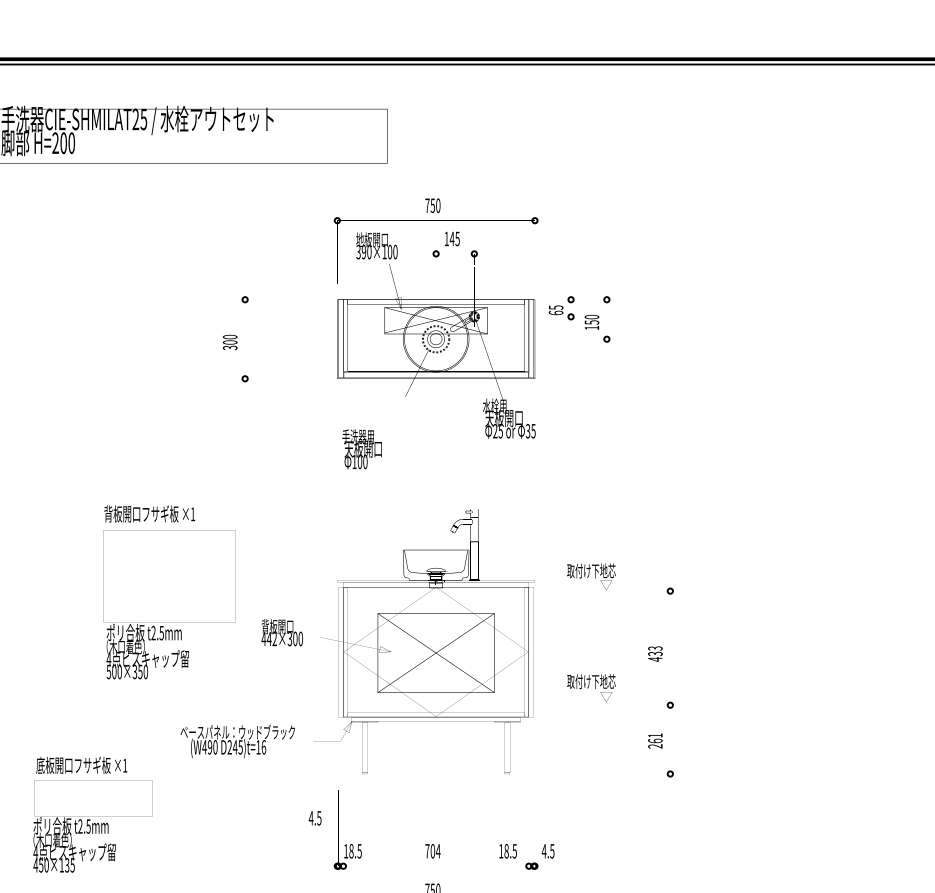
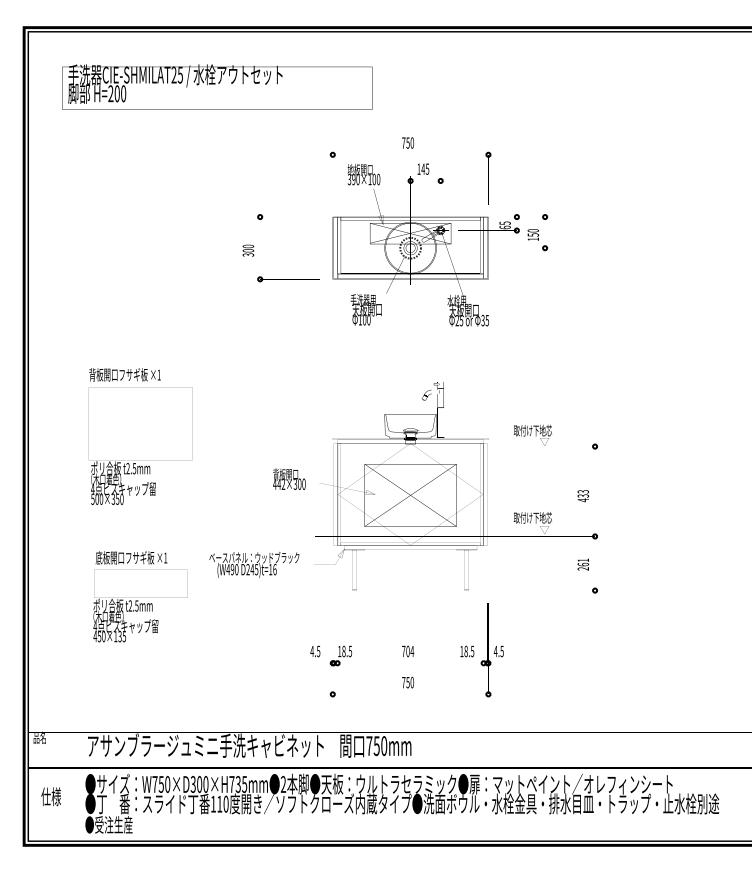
text: (361, 448) -> (365, 309), moved
text: (169, 592) -> (140, 436), moved
text: (93, 814) -> (140, 596), moved
text: (315, 818) -> (315, 651), moved

